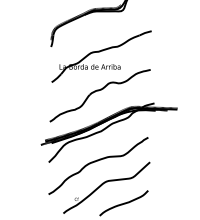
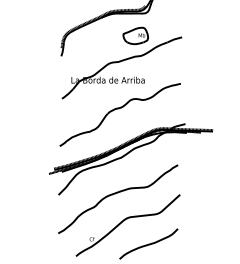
part: (112, 29) -> (135, 35), added

